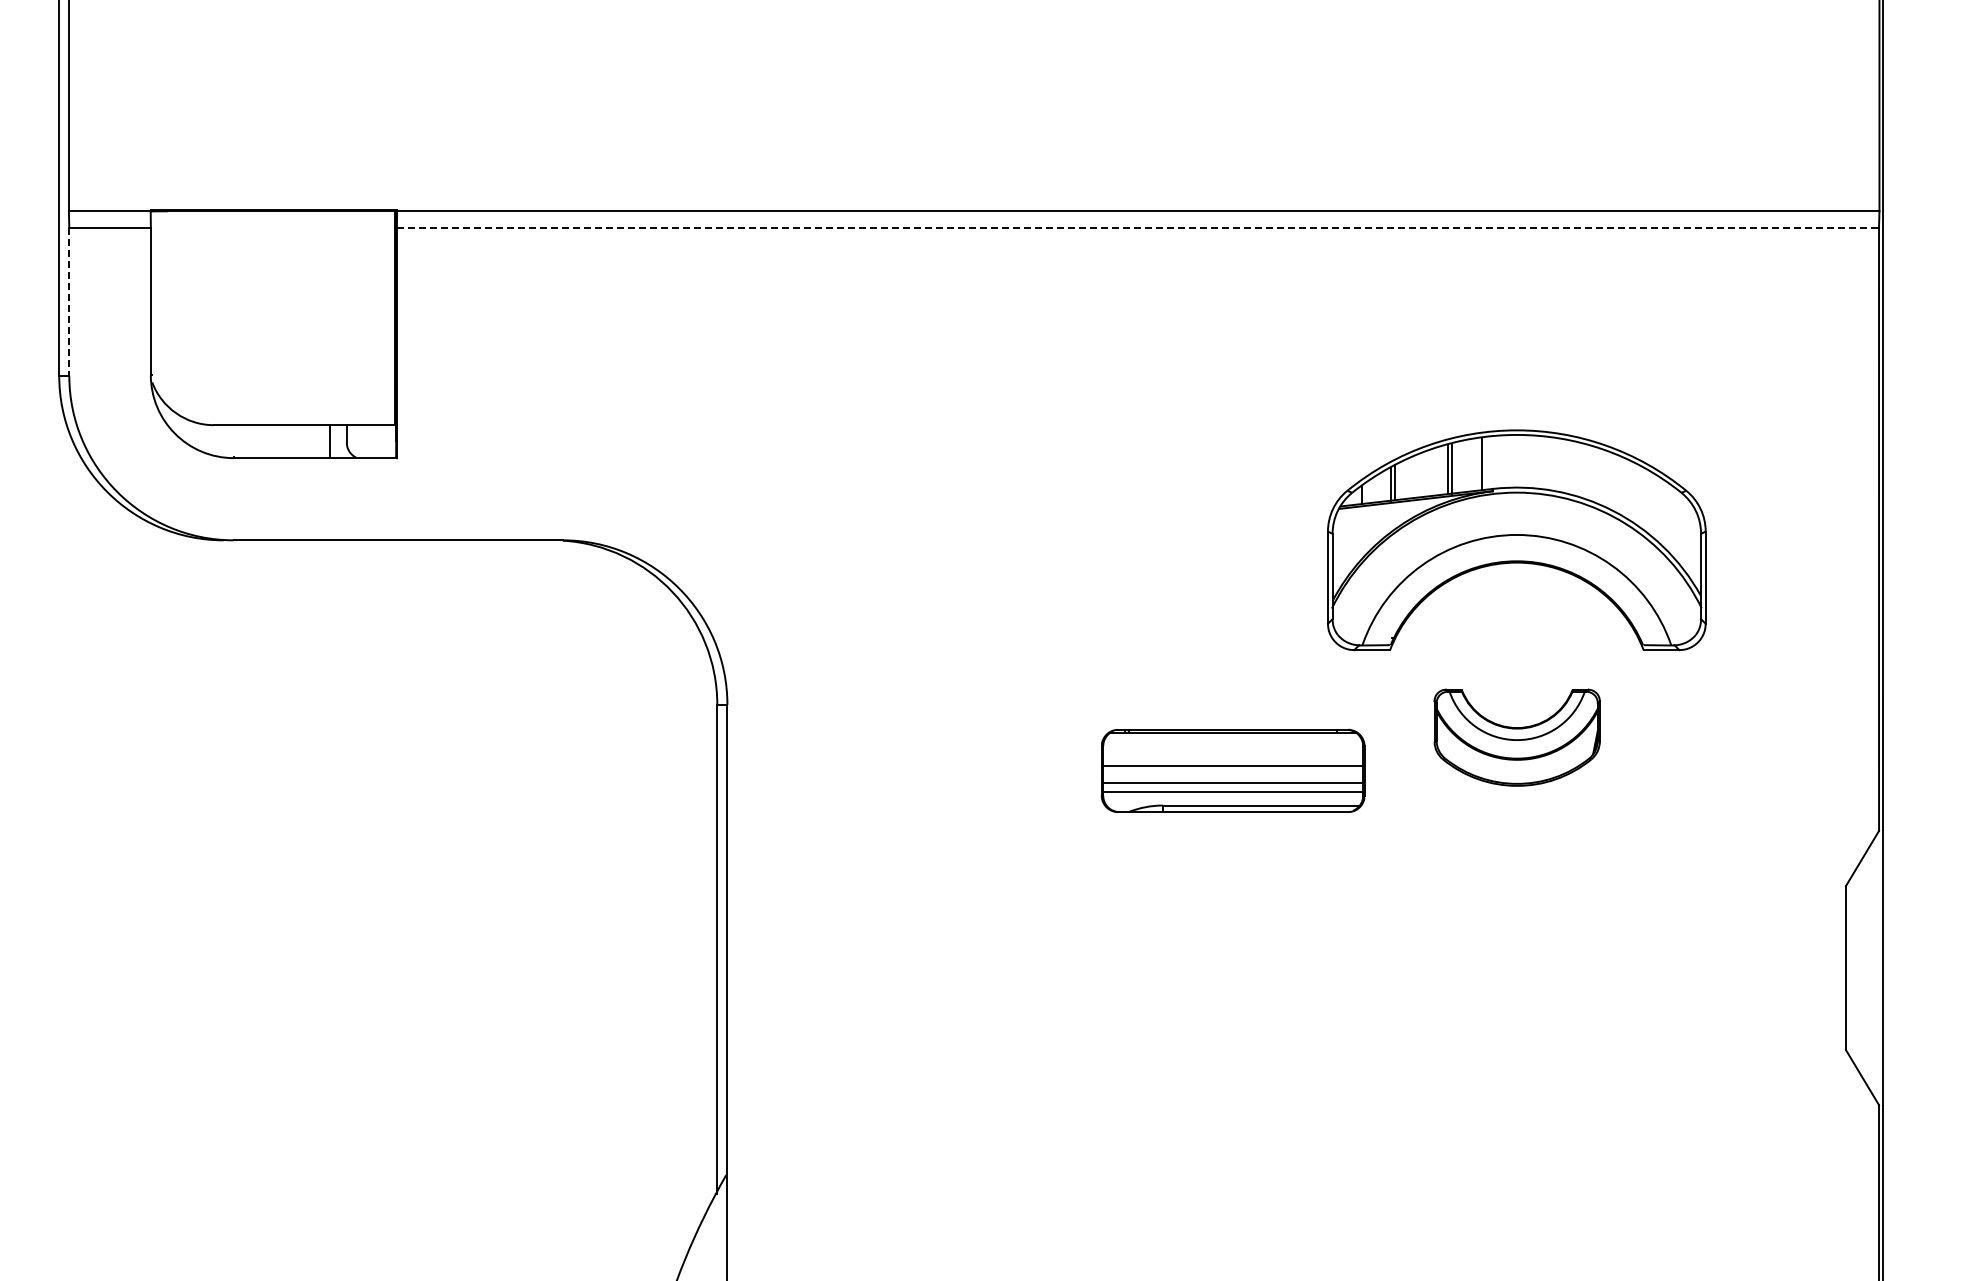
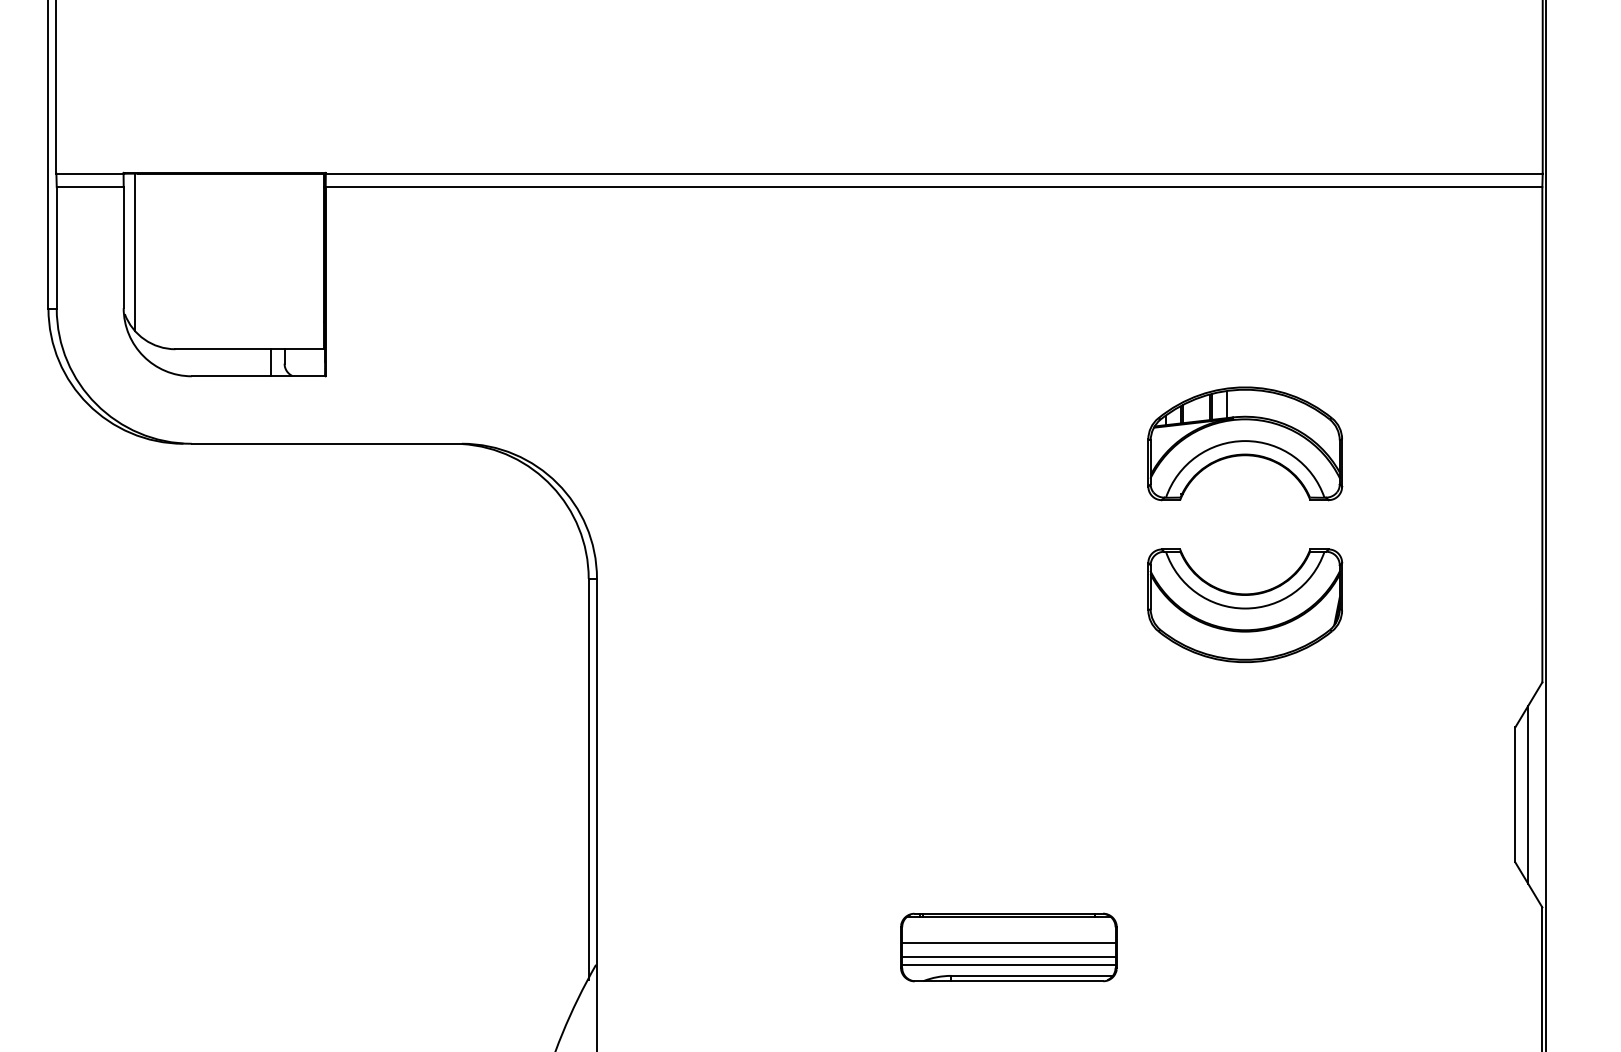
line: (1138, 227) -> (934, 186), dashed -> solid
line: (69, 302) -> (56, 248), dashed -> solid
line: (164, 306) -> (134, 251), added
part: (1517, 540) -> (1245, 443), size x0.62
part: (1517, 737) -> (1245, 605), size x1.43
part: (1232, 770) -> (1008, 947), moved
line: (1861, 967) -> (1527, 794), added

